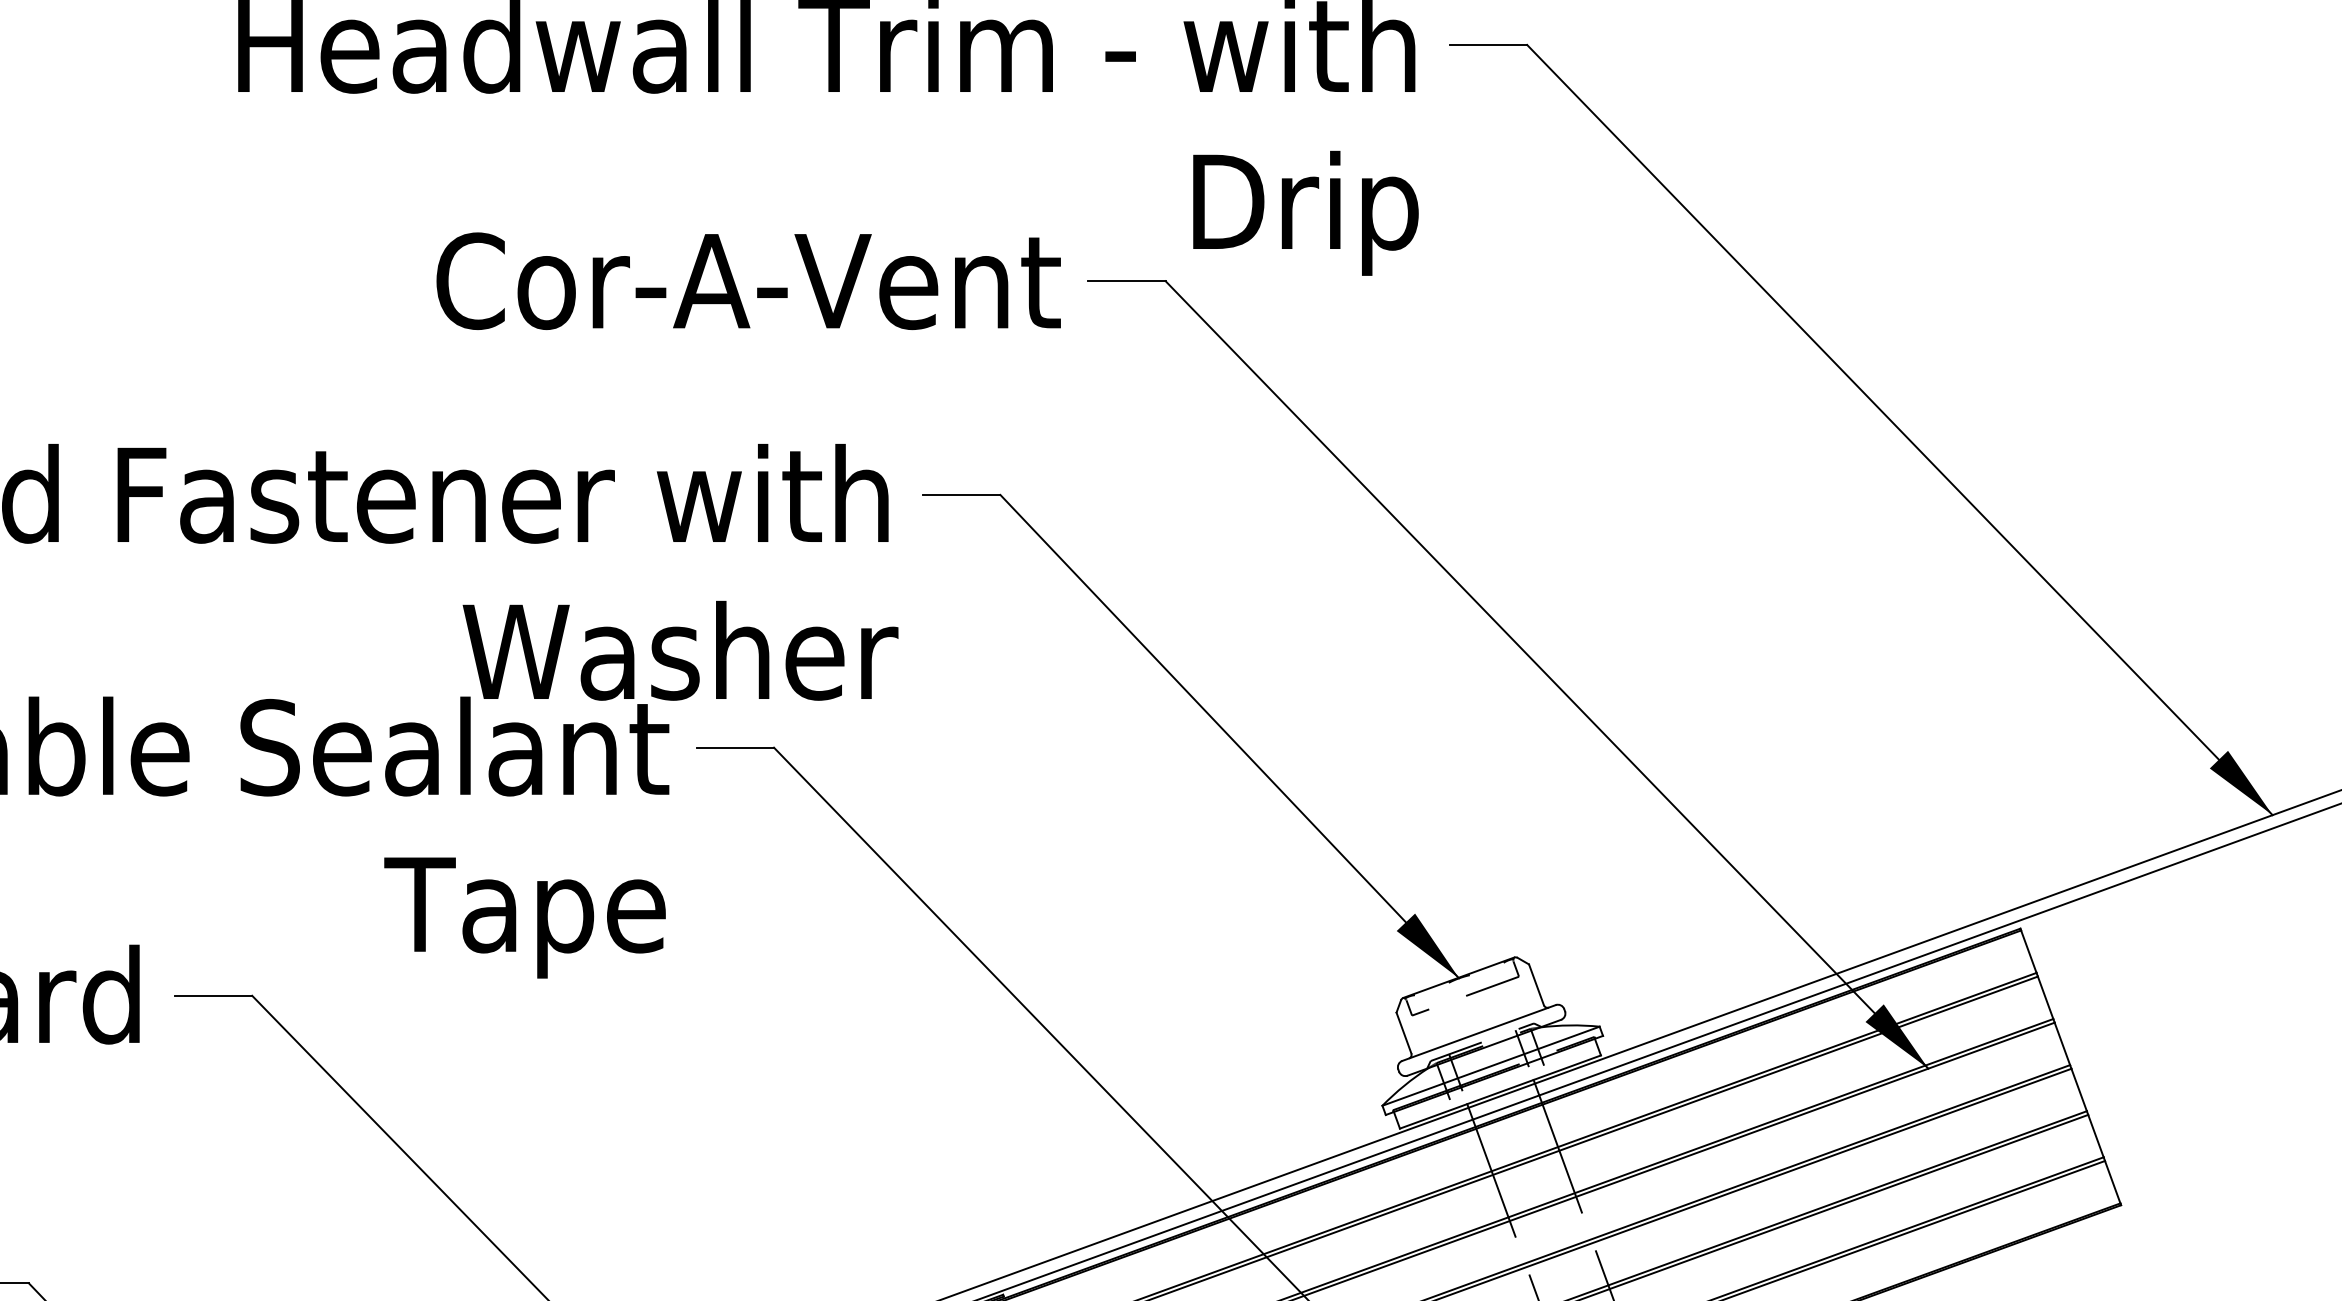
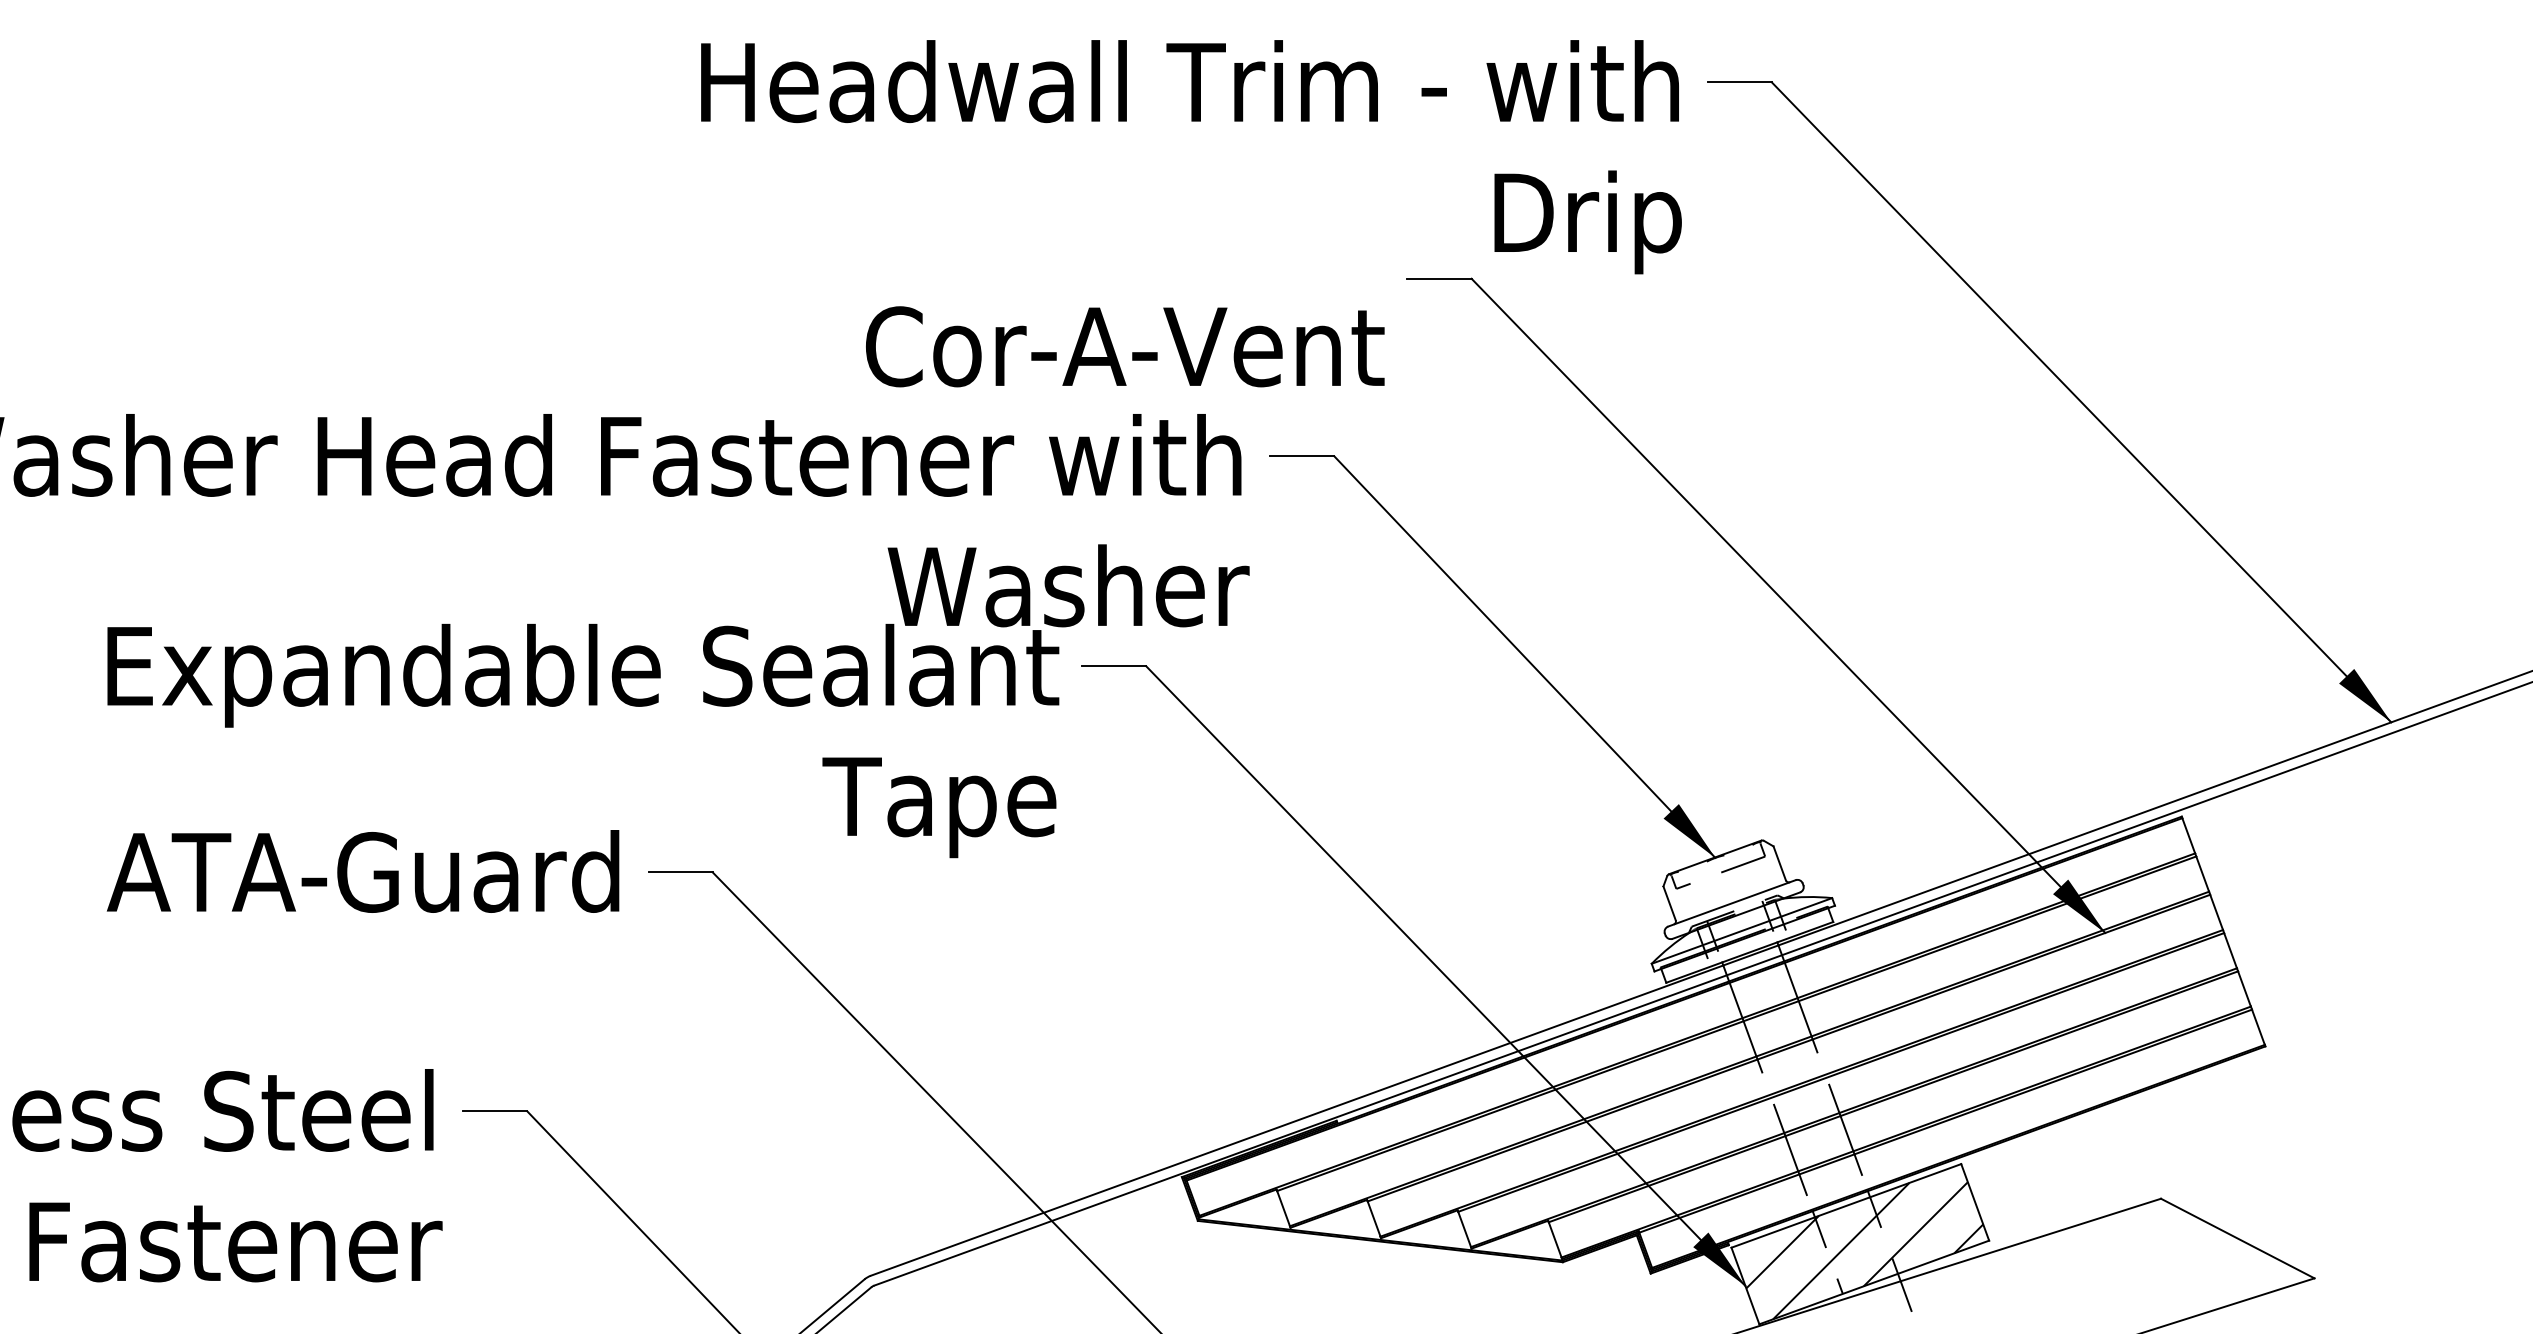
text: (749, 280) -> (1125, 346), moved

